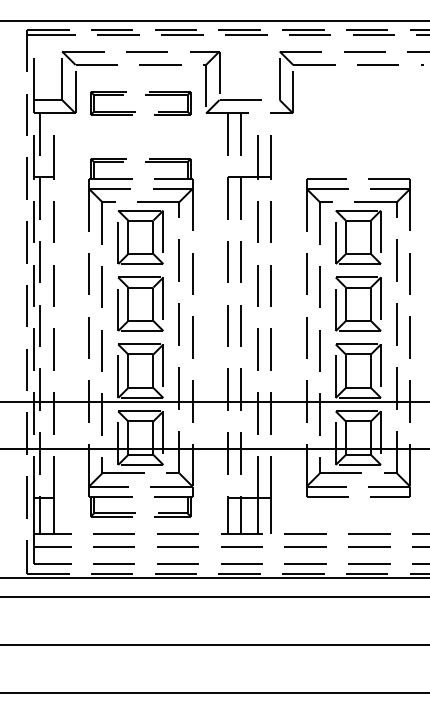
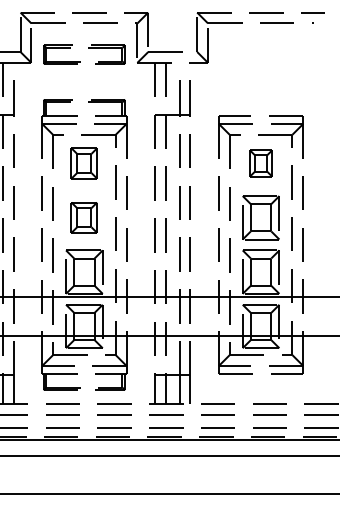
part: (140, 237) -> (84, 163), size x0.7
part: (358, 237) -> (261, 163), size x0.6
part: (140, 303) -> (84, 217), size x0.7

